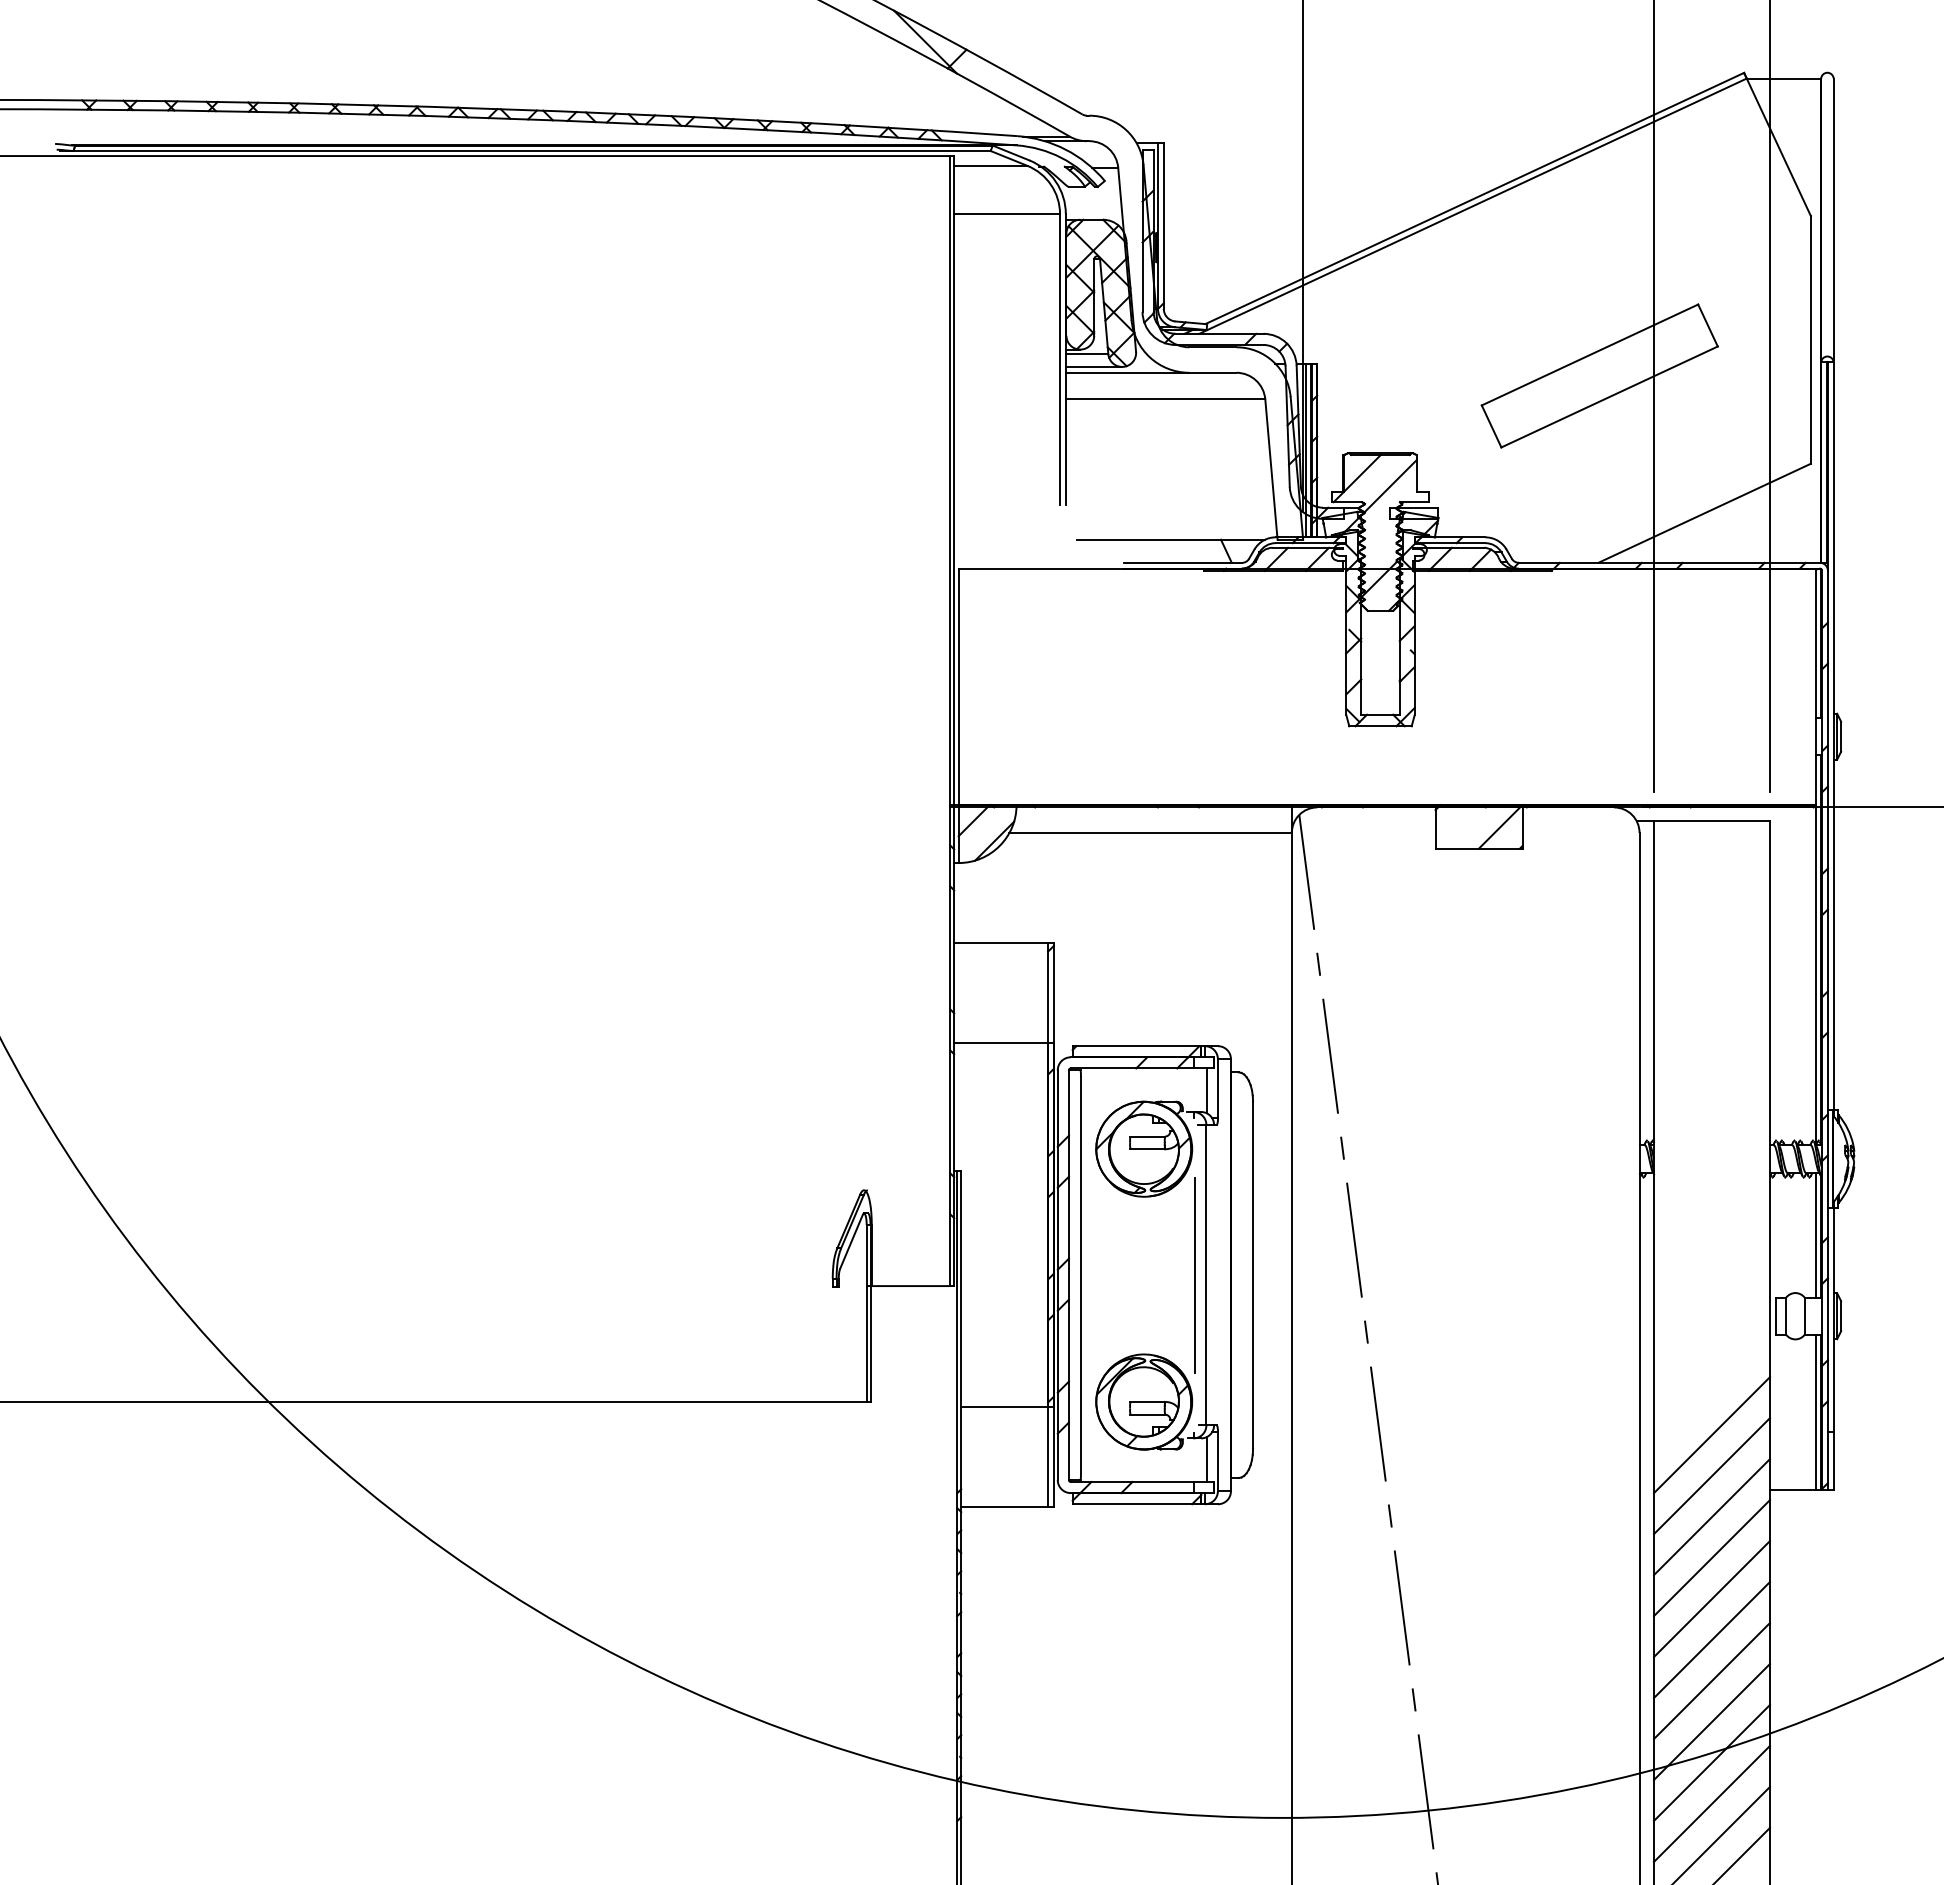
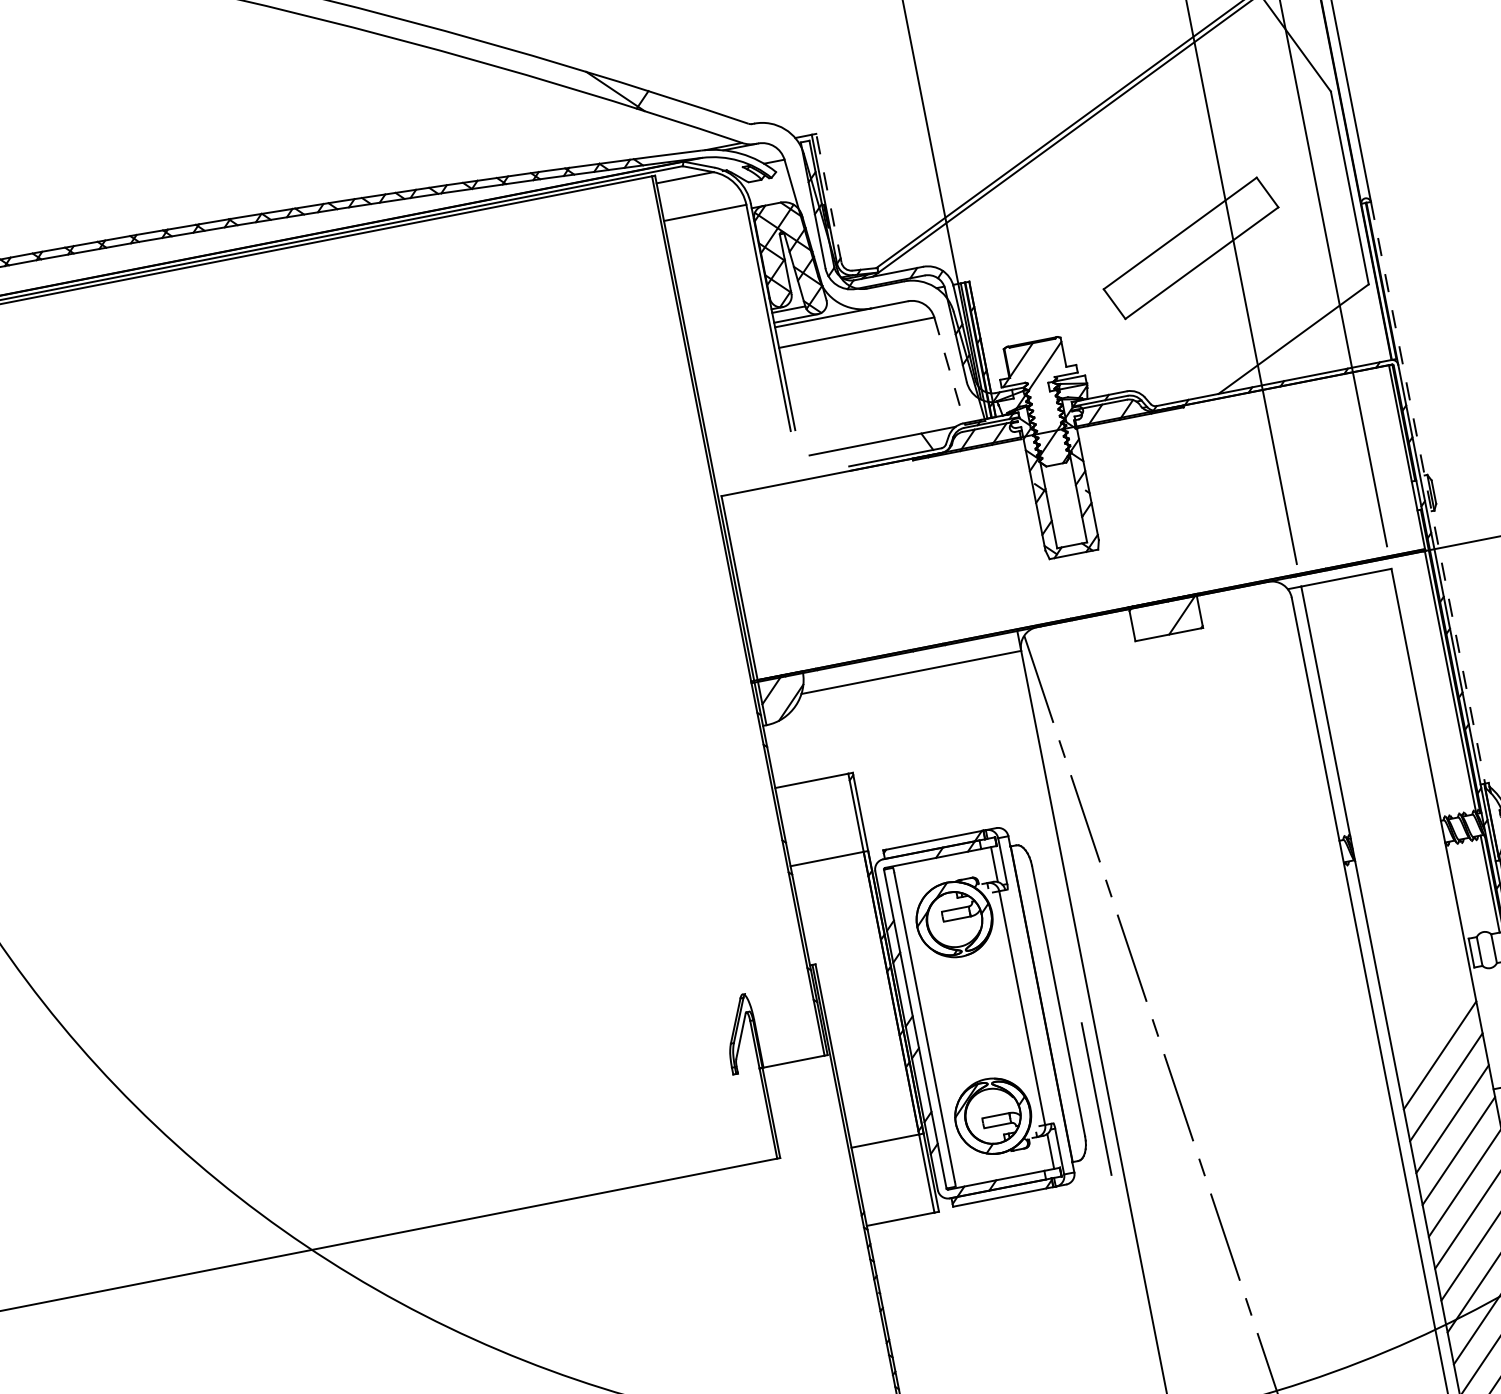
line: (1163, 226) -> (828, 198), solid -> dashed
line: (1271, 469) -> (949, 371), solid -> dashed
line: (1833, 739) -> (1428, 495), solid -> dashed
line: (1194, 1275) -> (1095, 1098), moved

